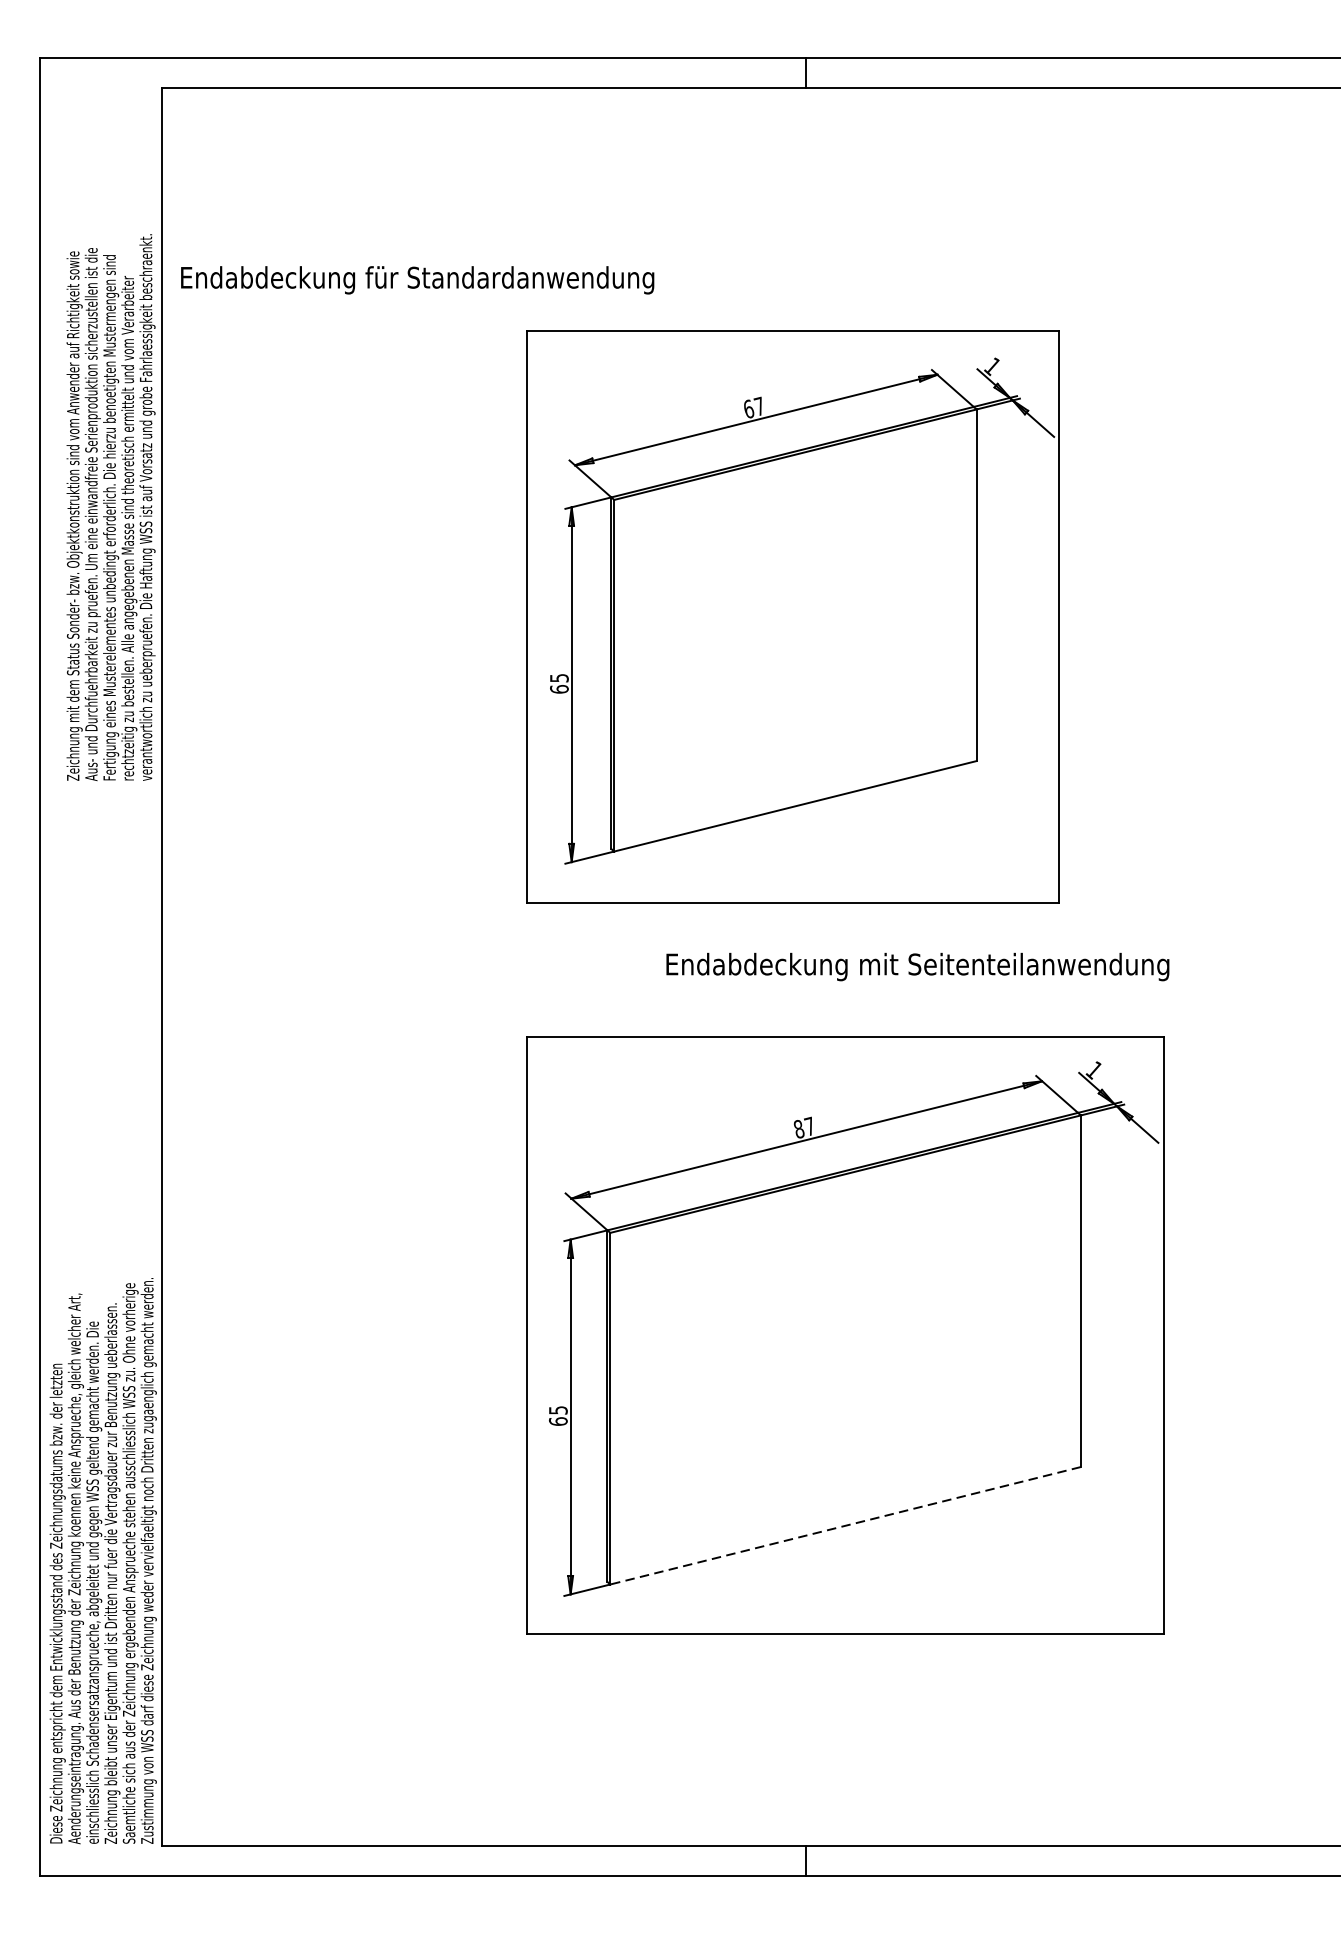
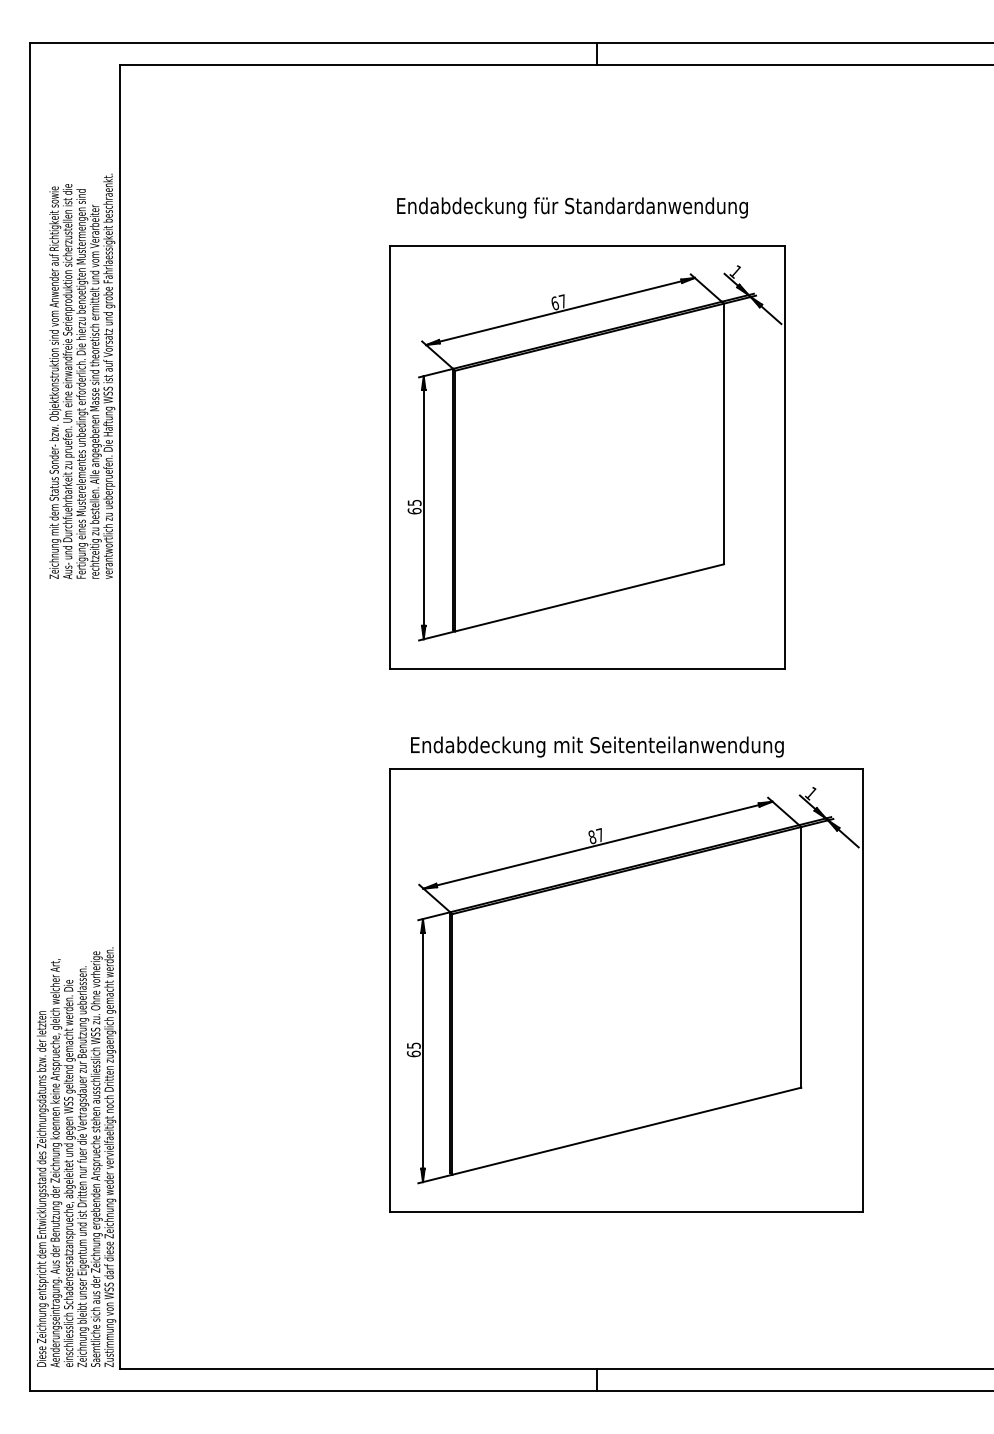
text: (417, 279) -> (572, 207), moved
text: (918, 966) -> (597, 746), moved
line: (845, 1526) -> (626, 1131), dashed -> solid

